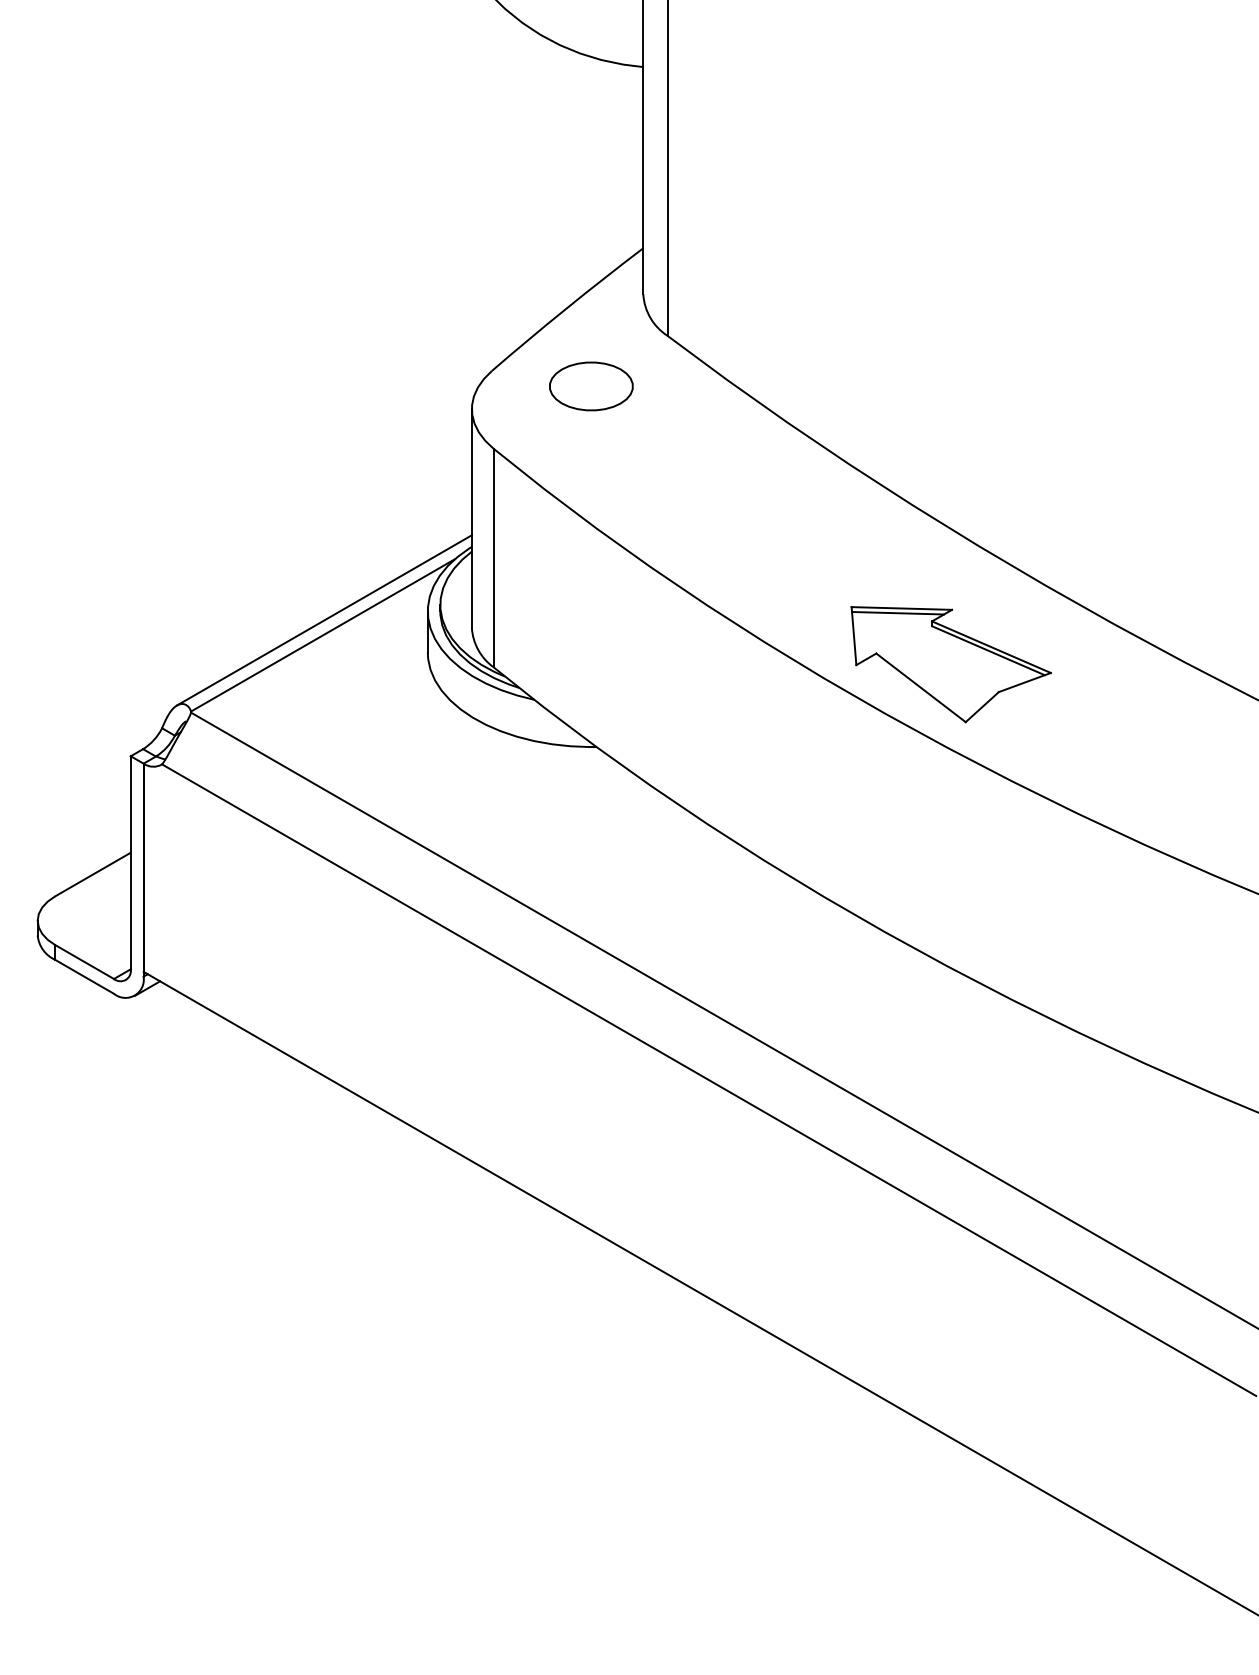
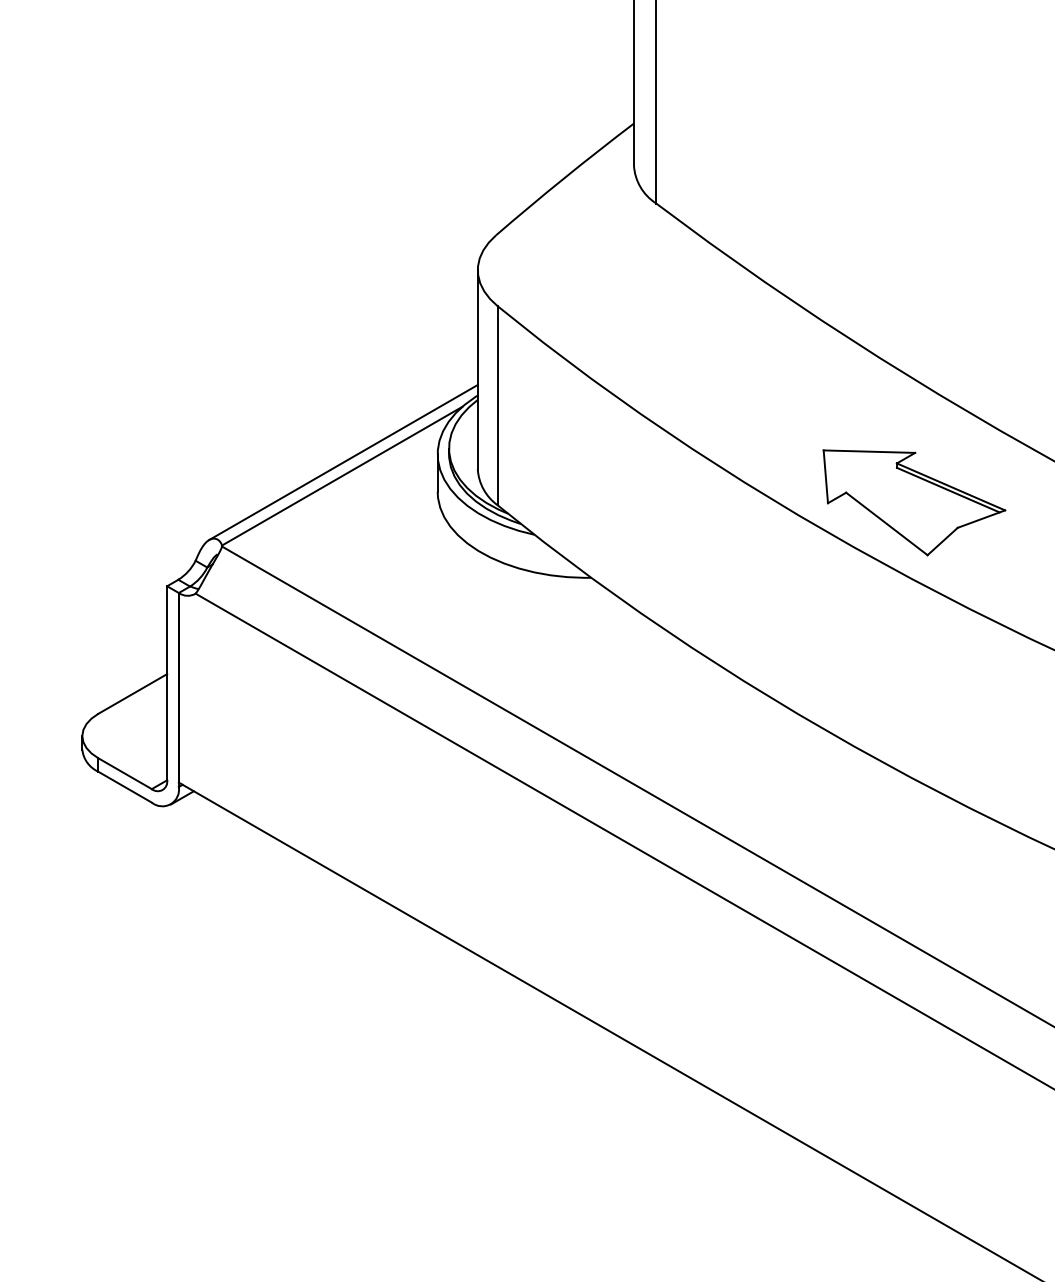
part: (591, 386) -> (586, 249), removed
line: (898, 612) -> (866, 455), removed

